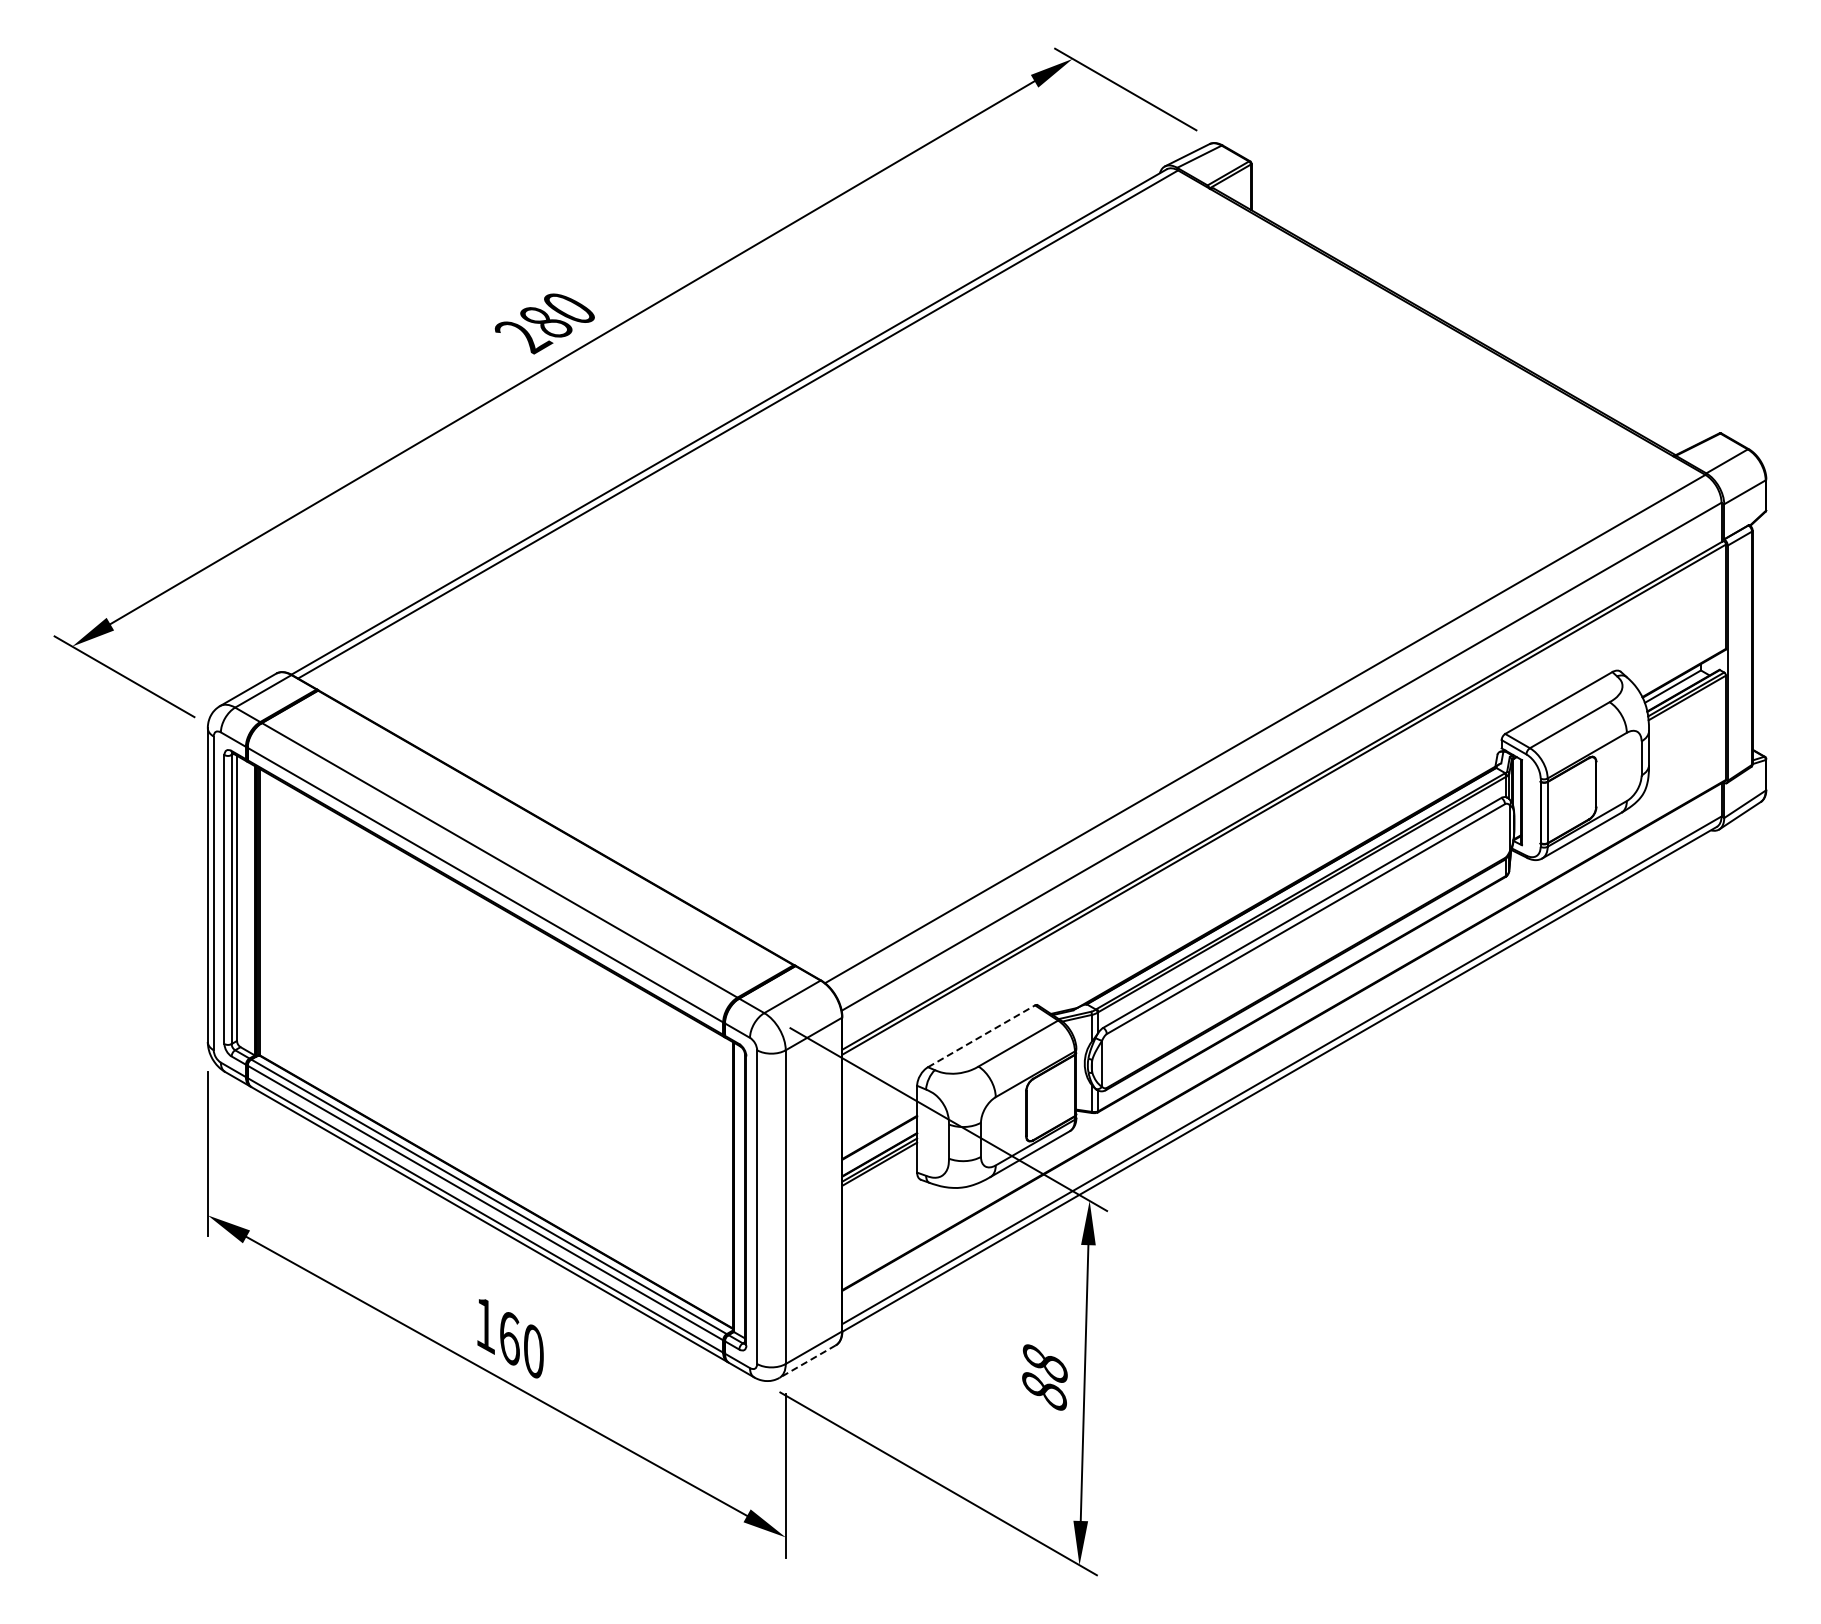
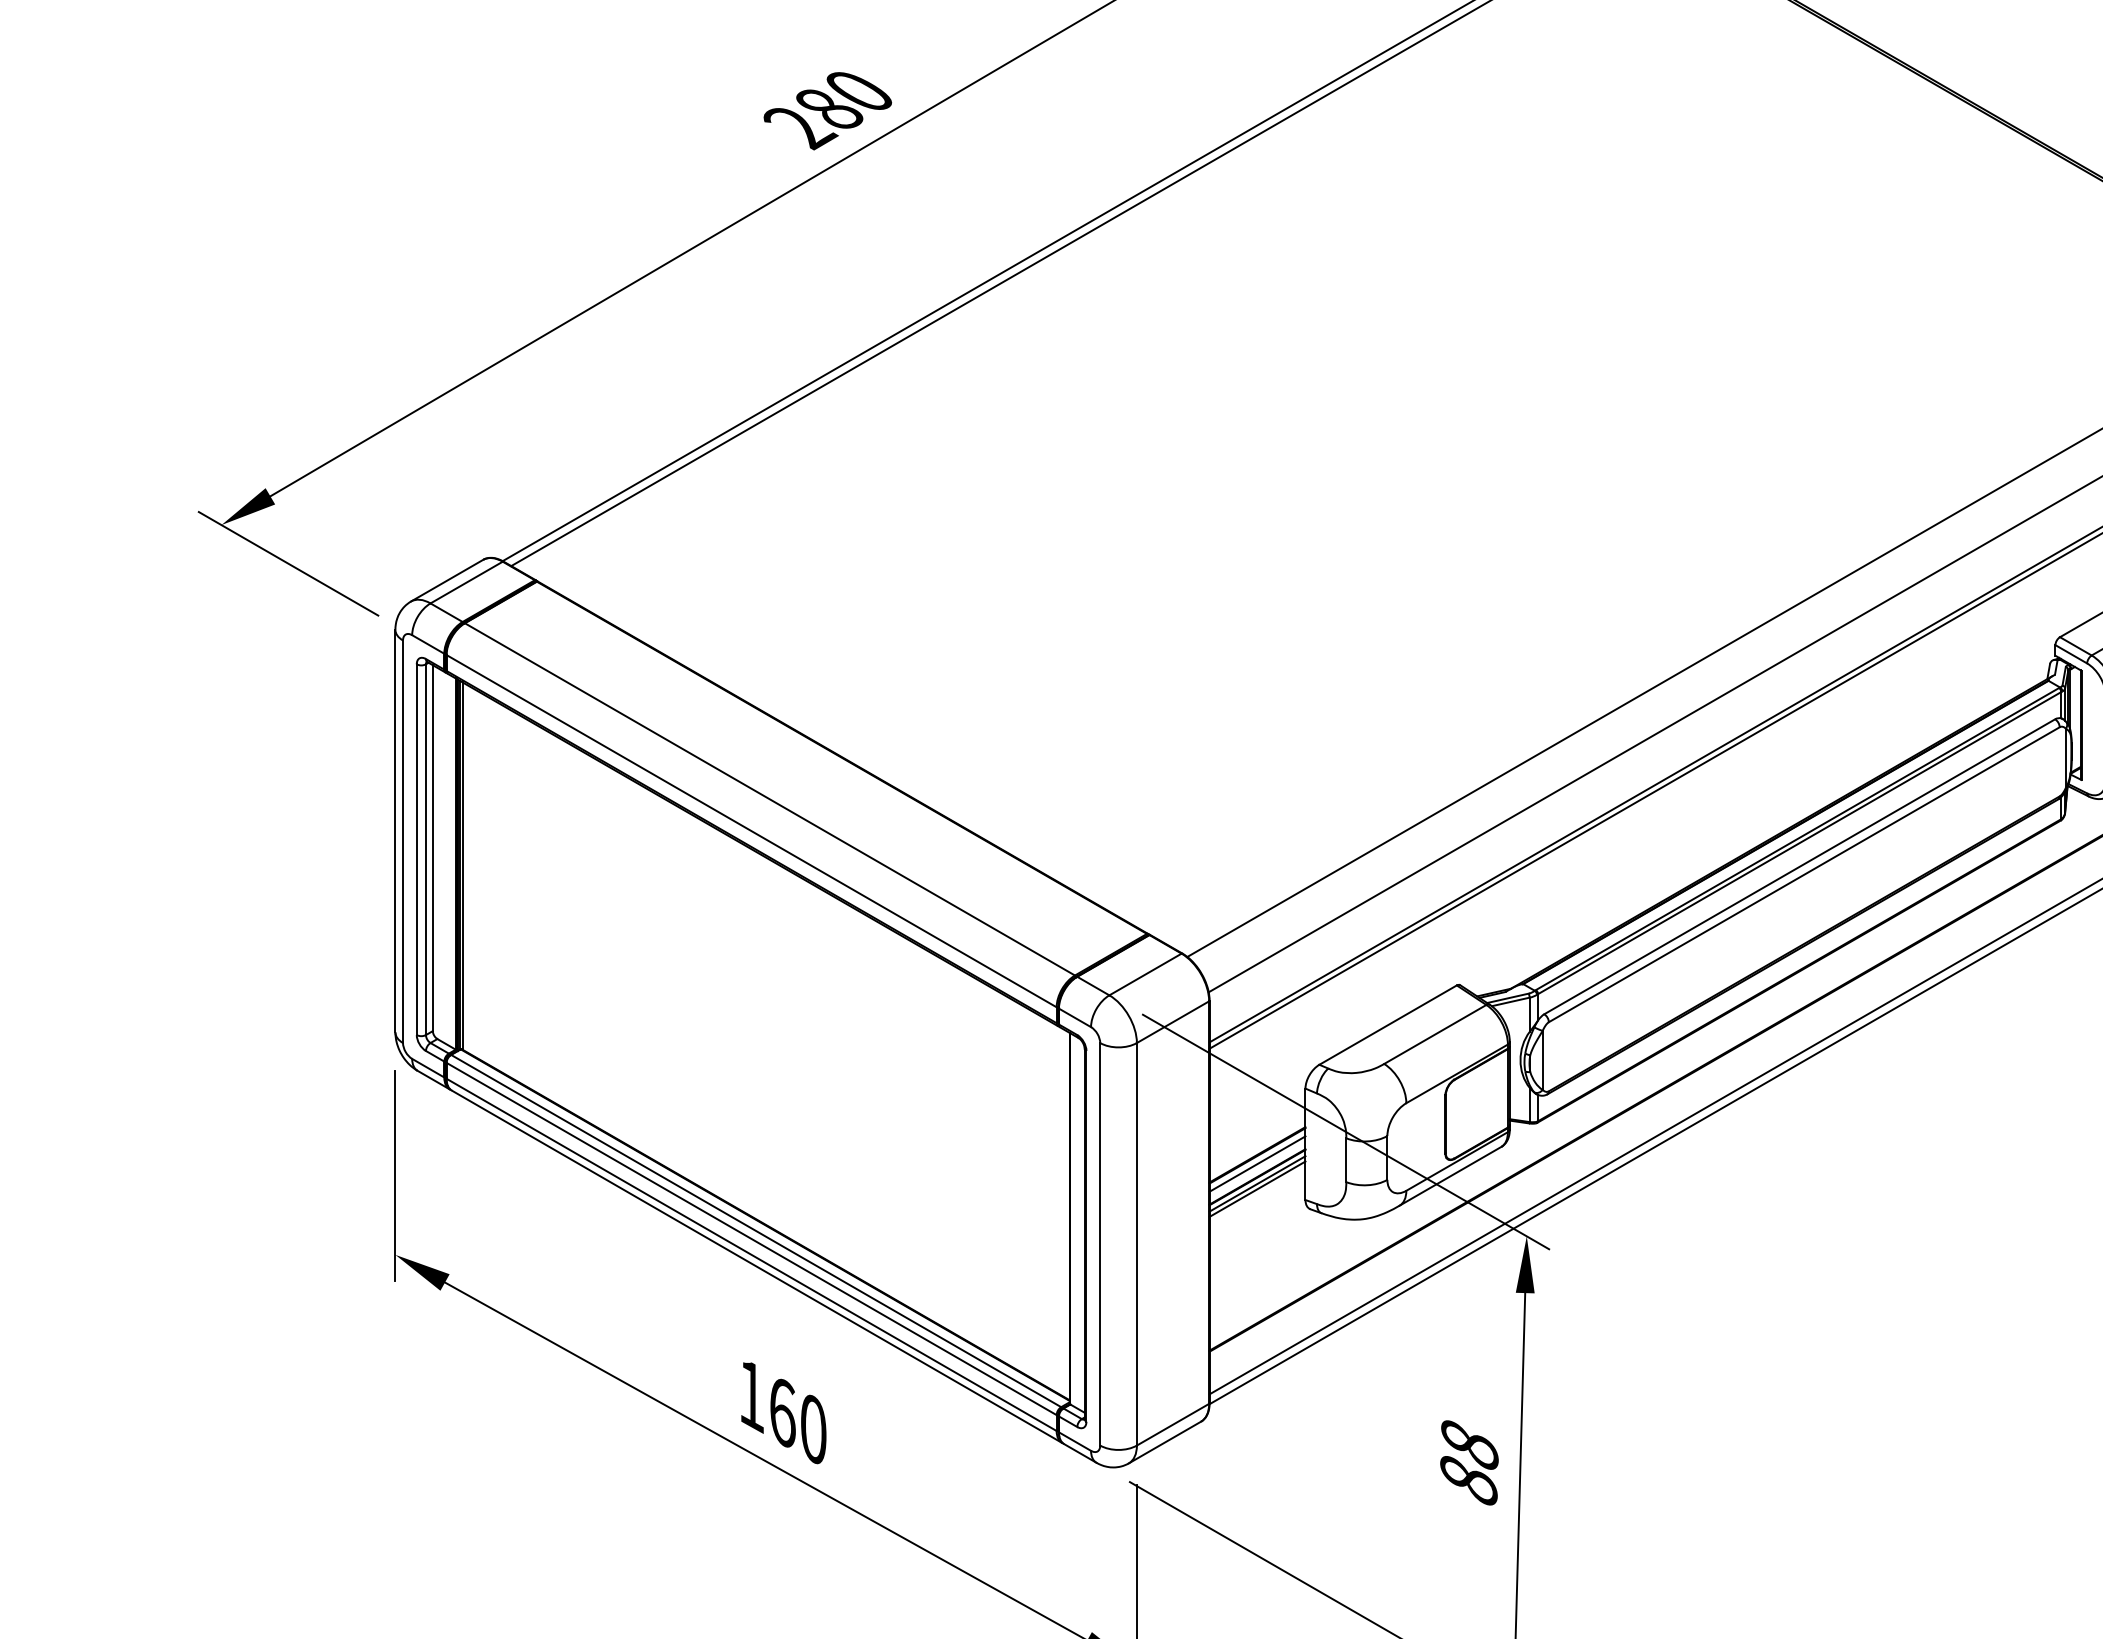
line: (981, 1036) -> (1388, 1025), dashed -> solid
line: (879, 1144) -> (1257, 1163), added
line: (807, 1361) -> (1164, 1442), dashed -> solid

